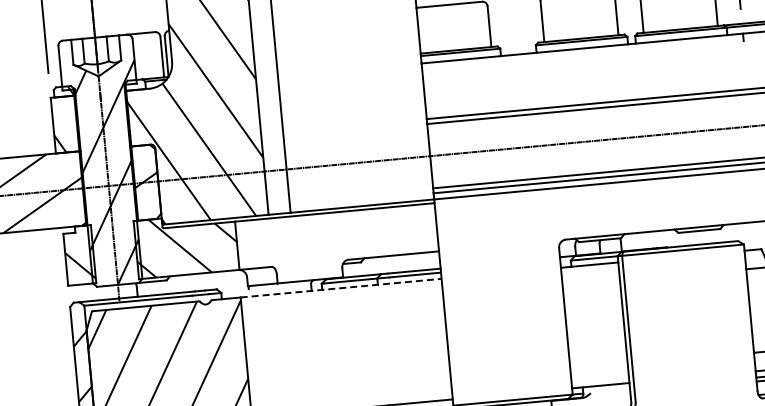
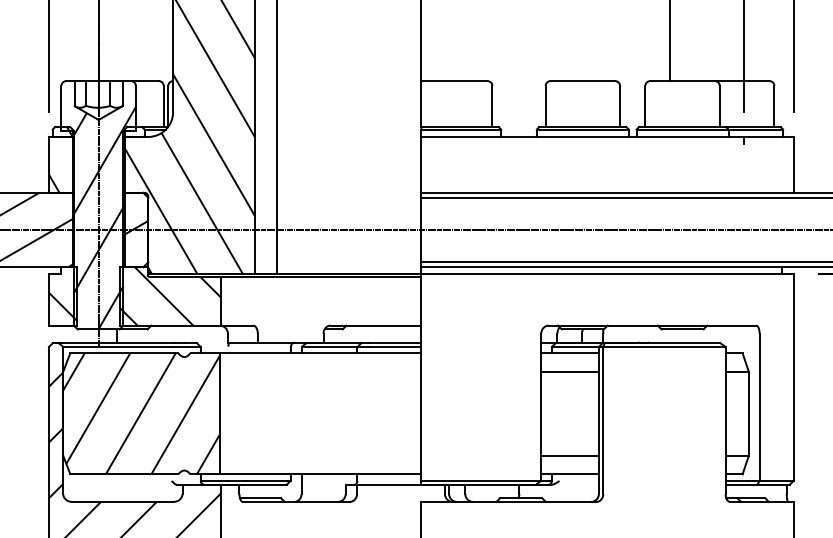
line: (590, 283) -> (569, 371), added
line: (341, 288) -> (320, 353), dashed -> solid
line: (598, 366) -> (569, 455), added

